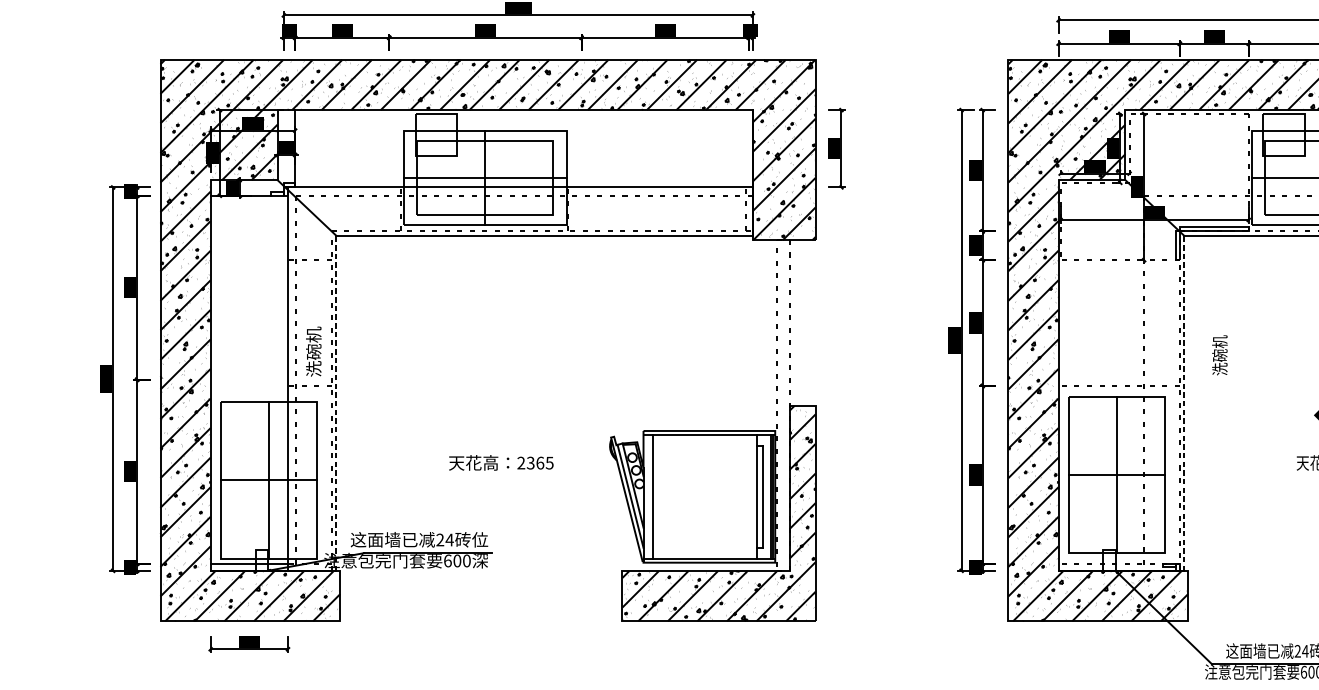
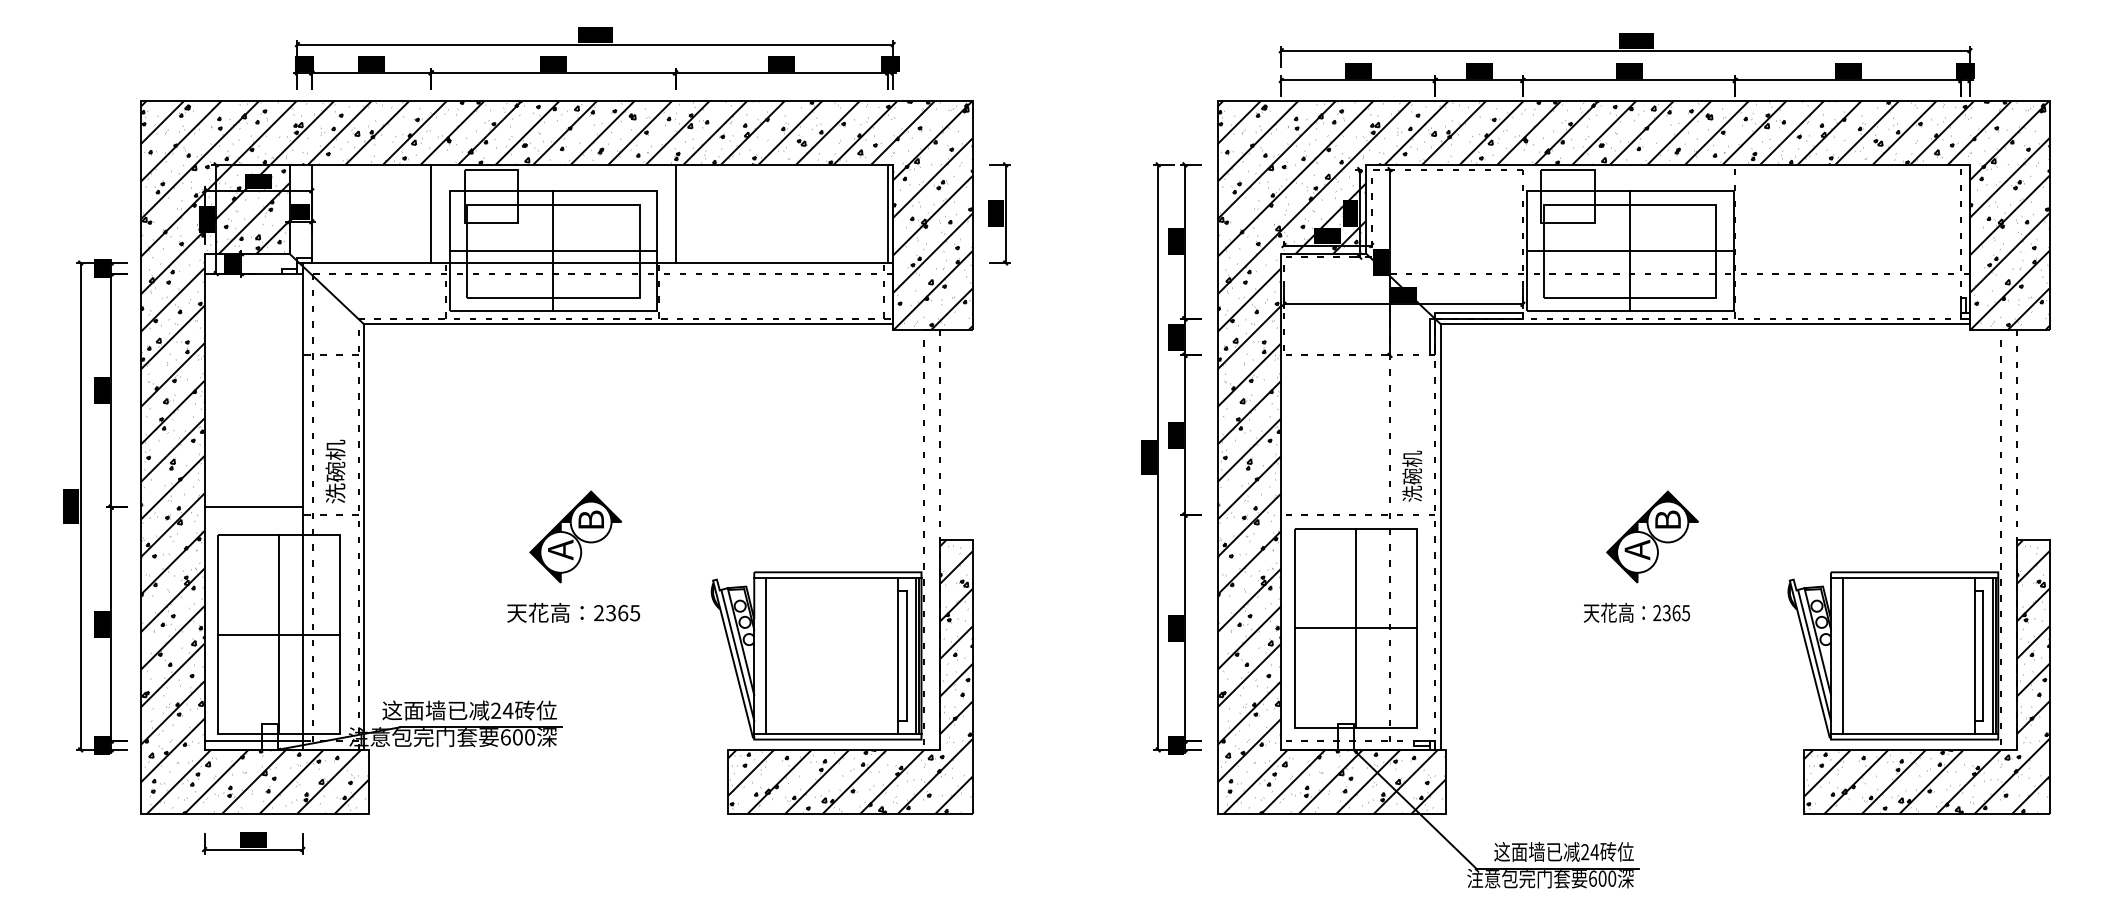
line: (389, 148) -> (431, 213), added
line: (581, 148) -> (675, 213), added
line: (748, 148) -> (887, 213), added
text: (1220, 354) -> (1412, 475), moved
line: (249, 379) -> (253, 507), added
line: (335, 402) -> (363, 536), dashed -> solid
part: (502, 402) -> (575, 536), added
line: (1183, 402) -> (1440, 536), dashed -> solid

